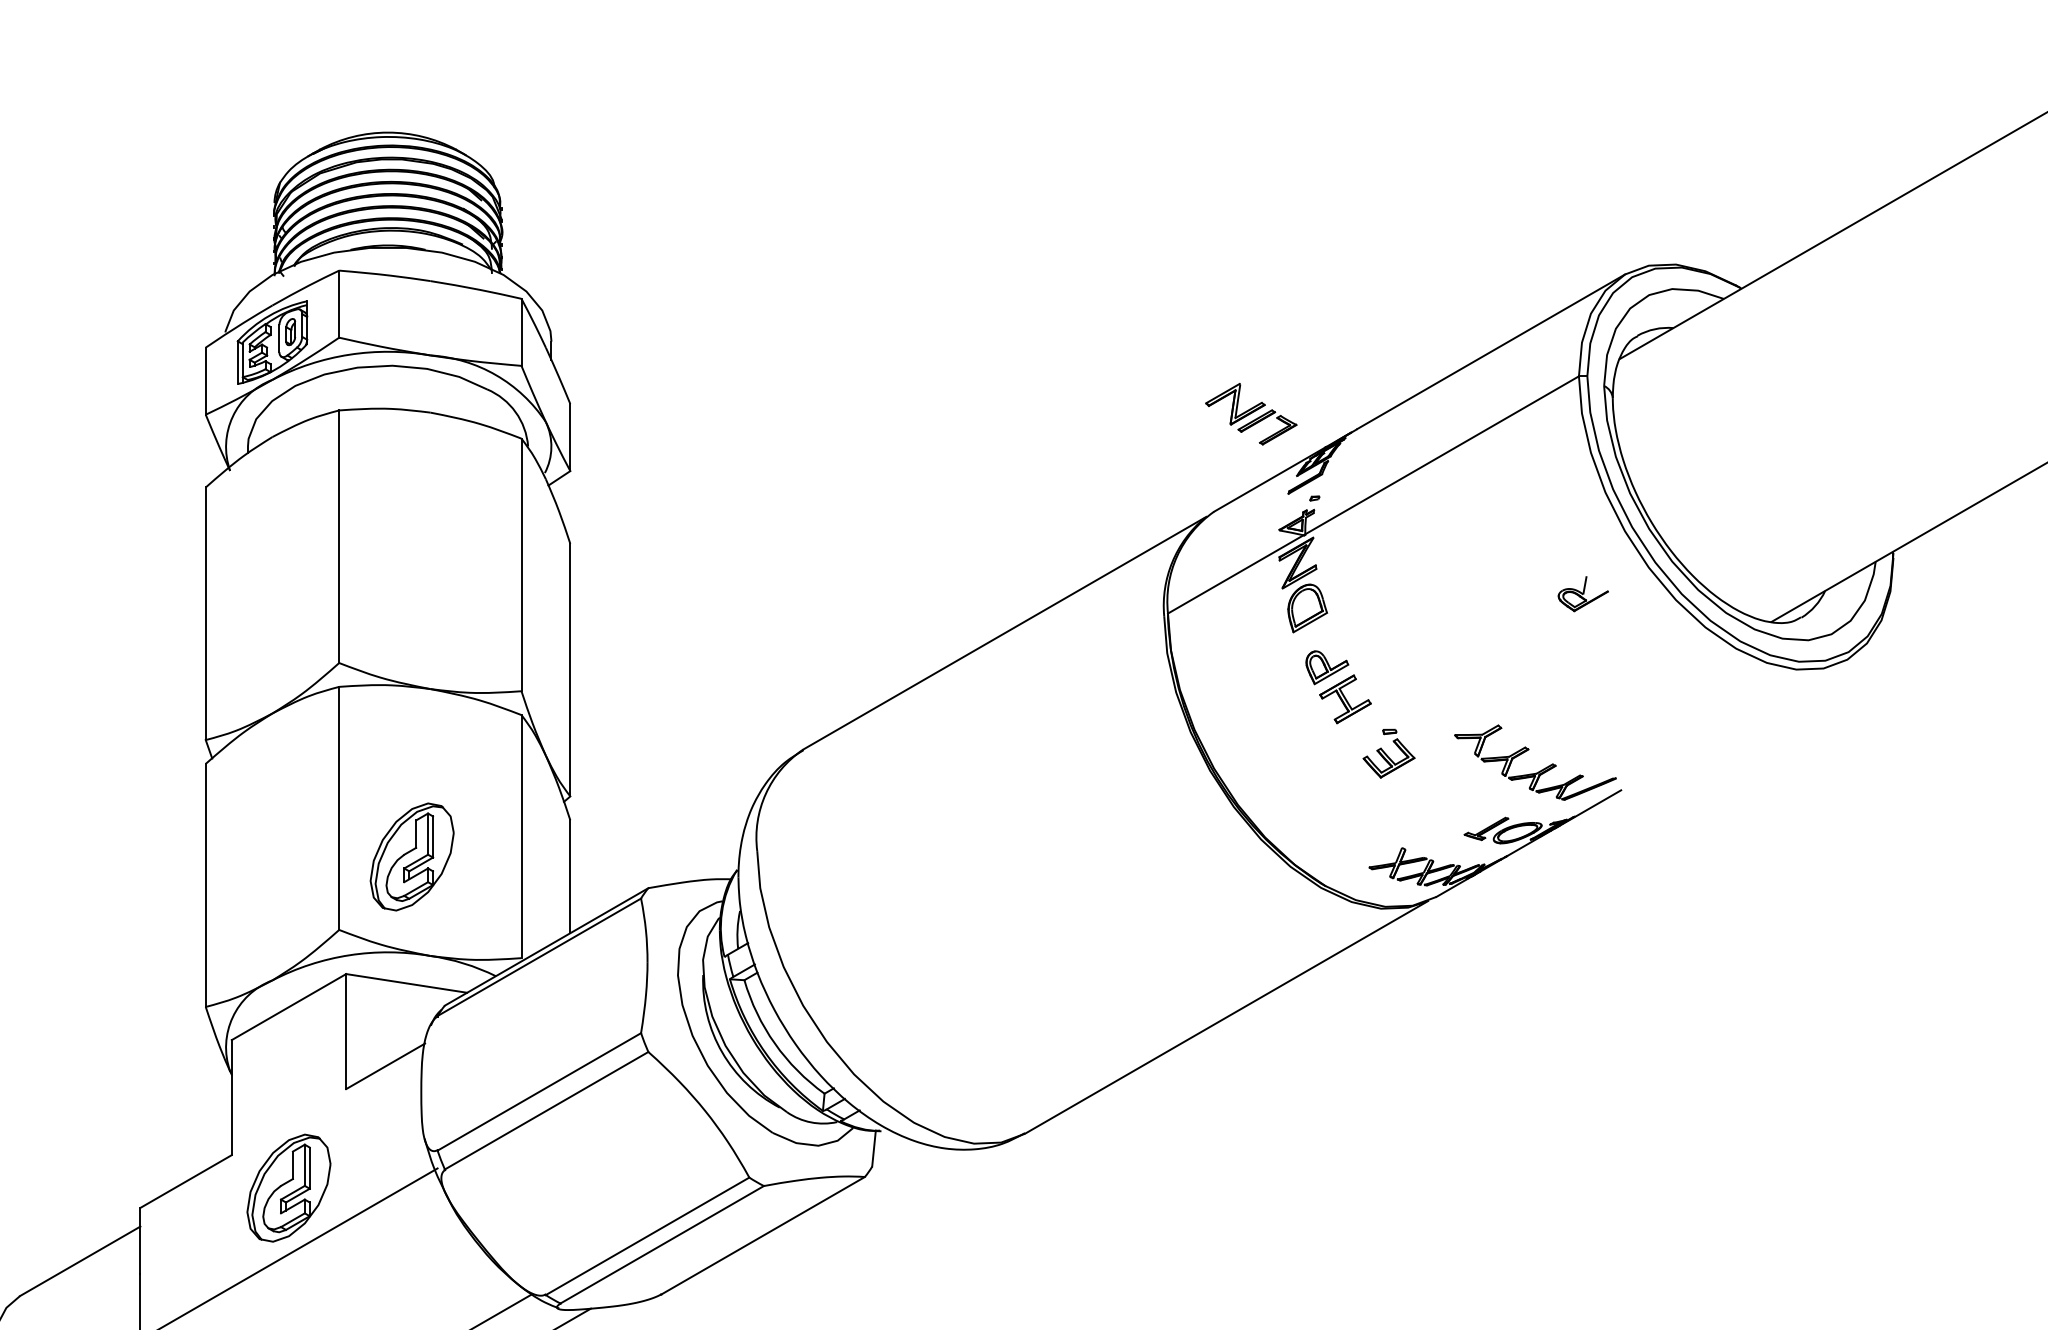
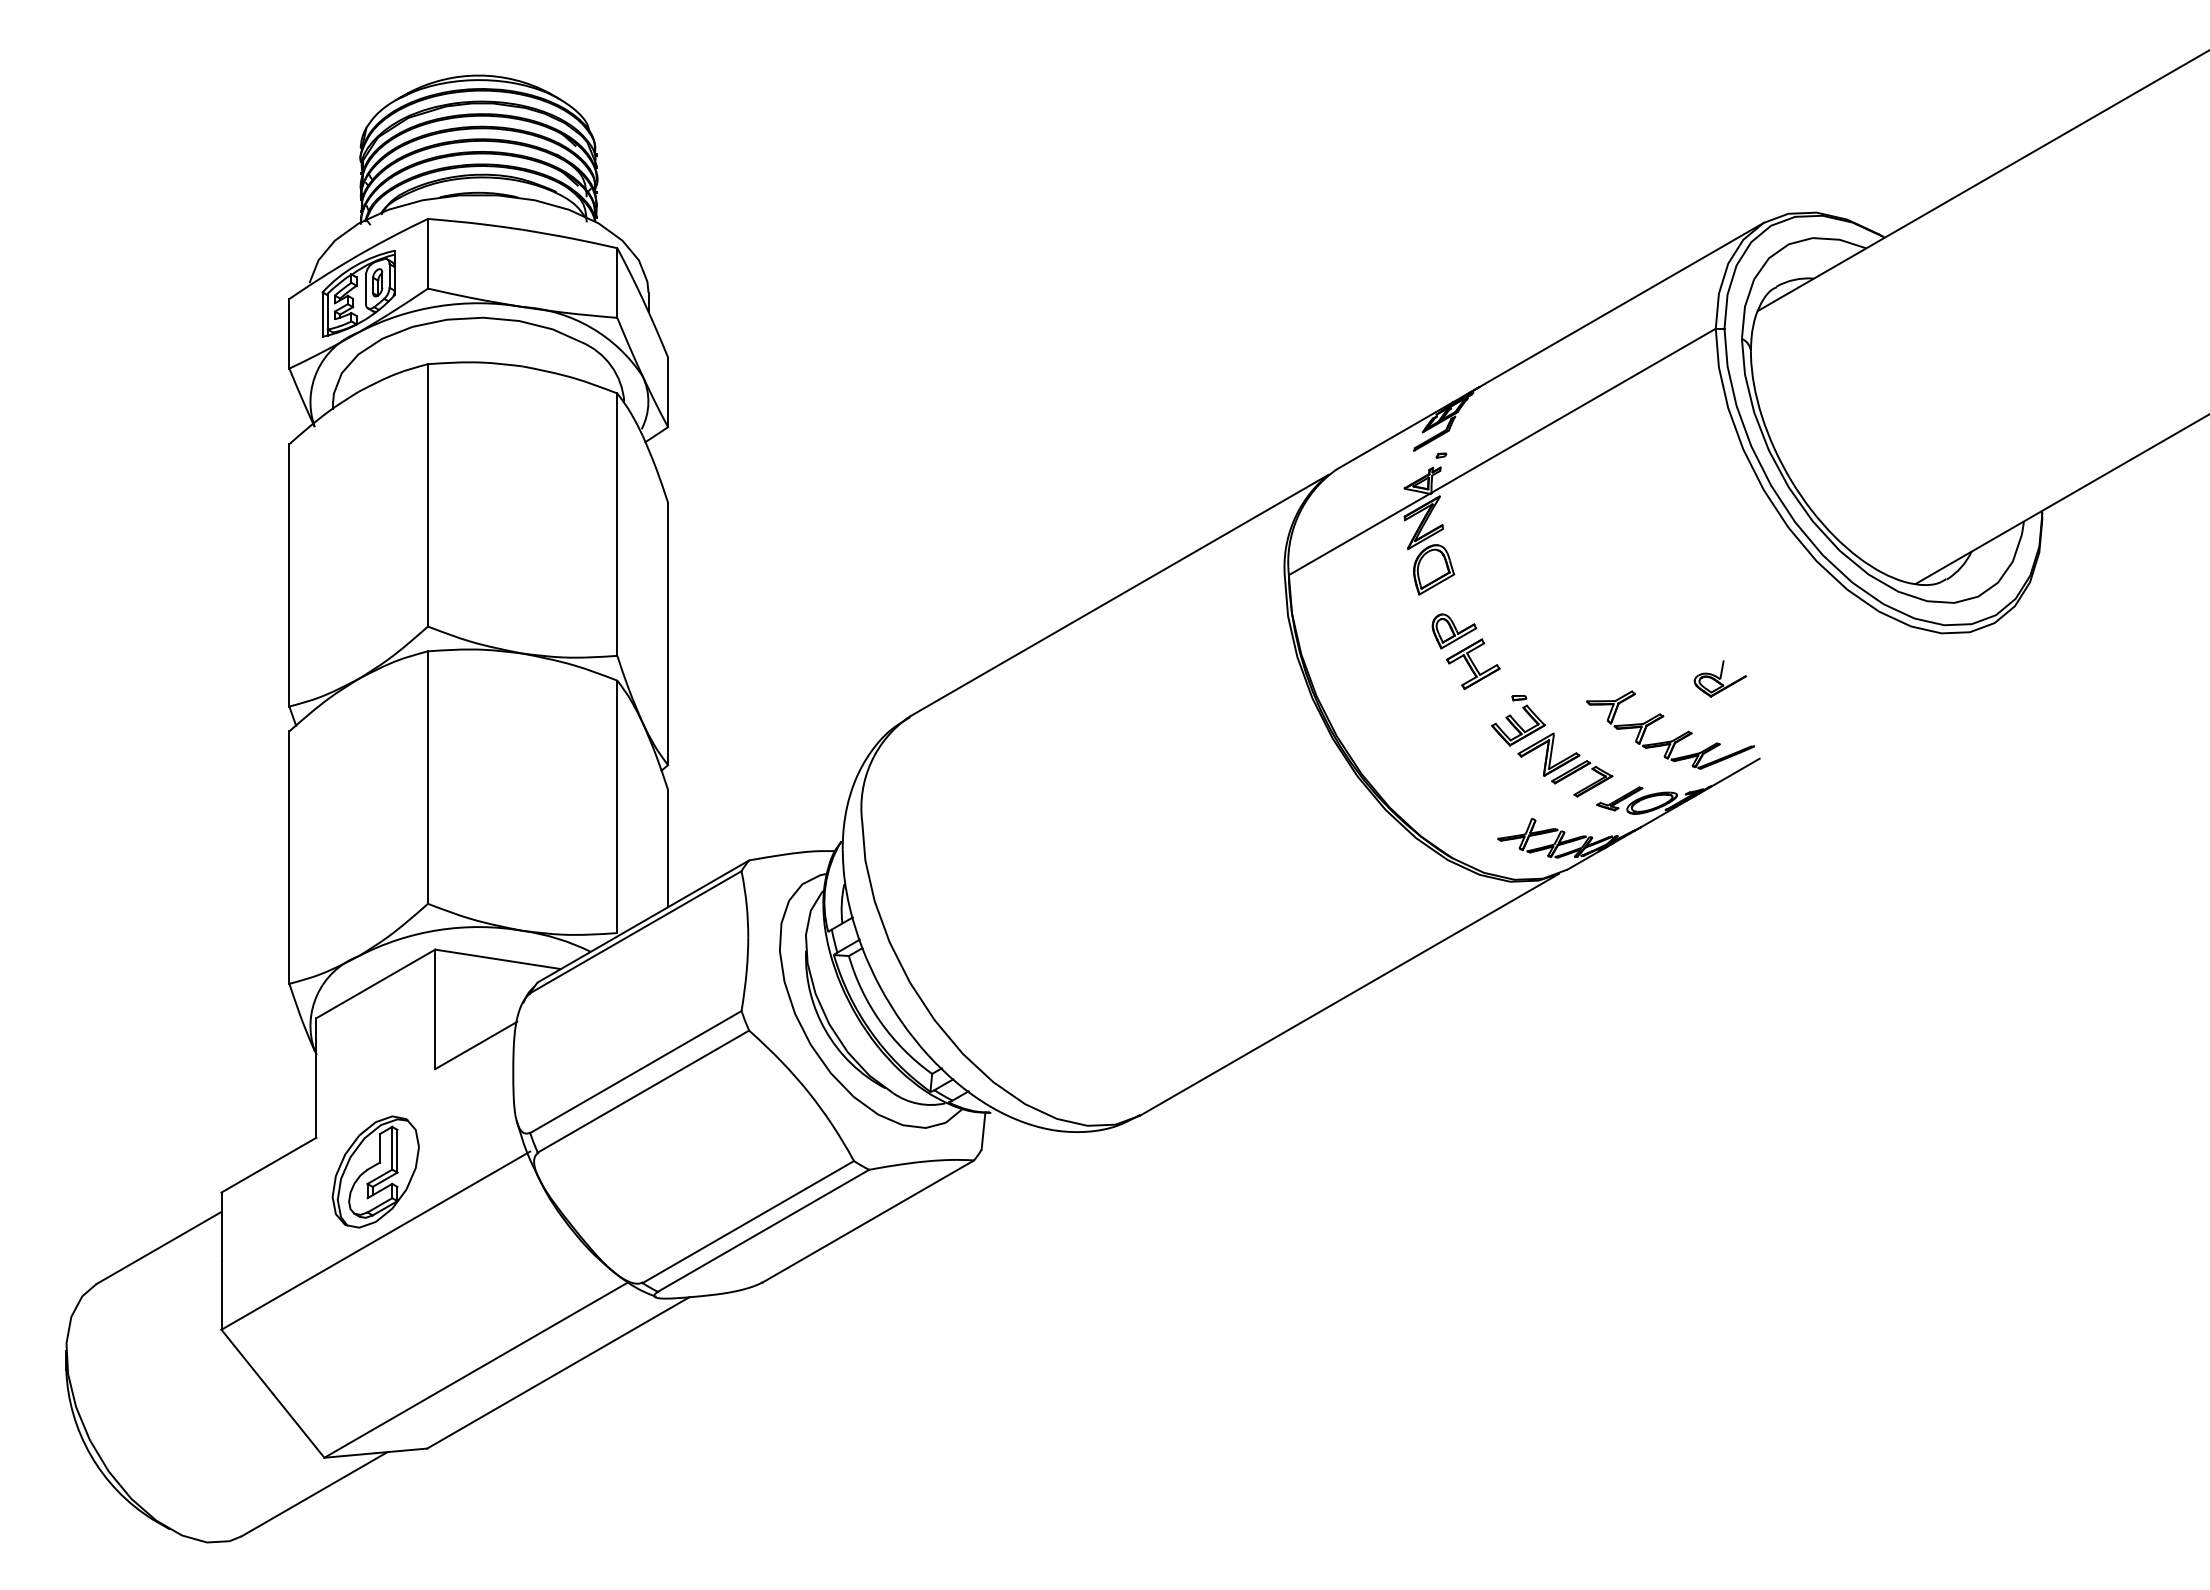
part: (1251, 413) -> (1565, 764), moved
part: (1582, 593) -> (1719, 678), moved
part: (411, 856) -> (503, 827), removed

